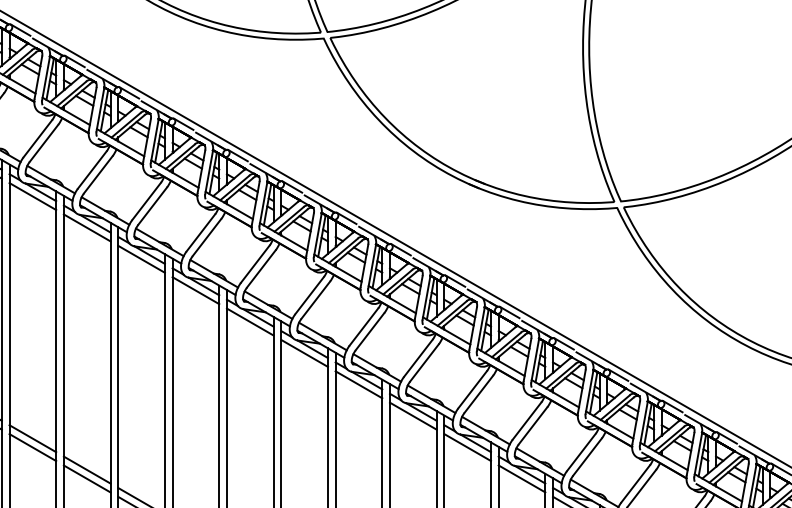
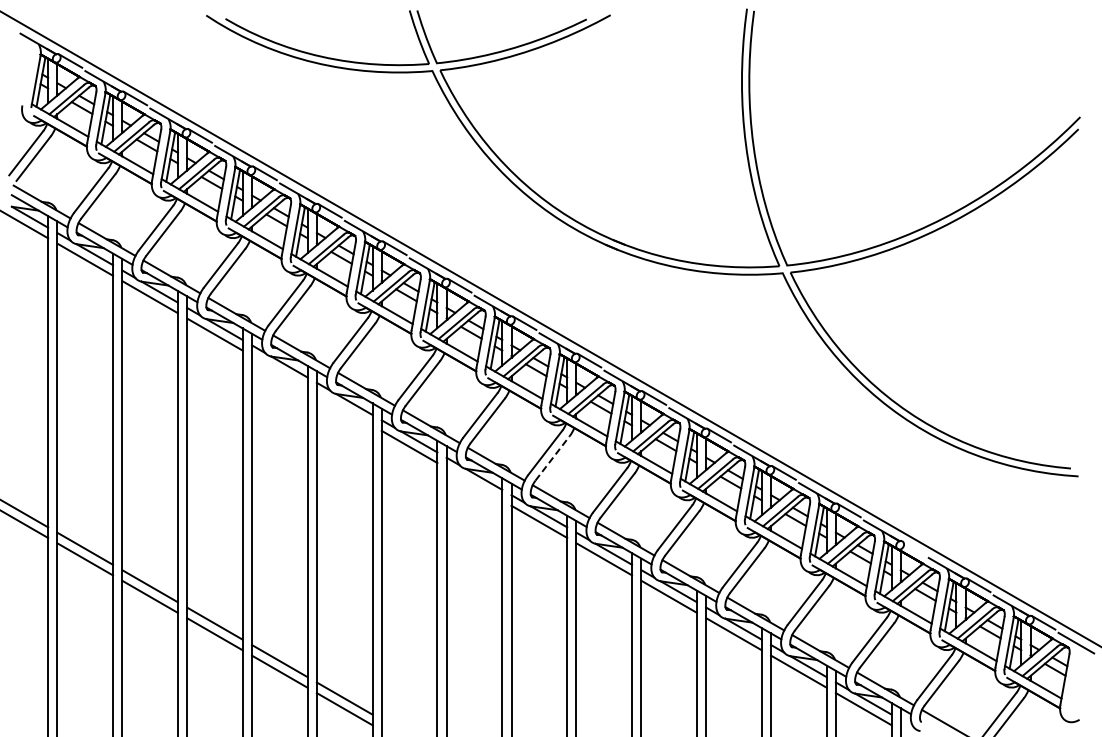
line: (195, 290) -> (279, 371), removed
line: (250, 322) -> (344, 409), removed
line: (424, 363) -> (552, 458), solid -> dashed
line: (358, 384) -> (474, 484), removed
line: (726, 437) -> (913, 547), removed

